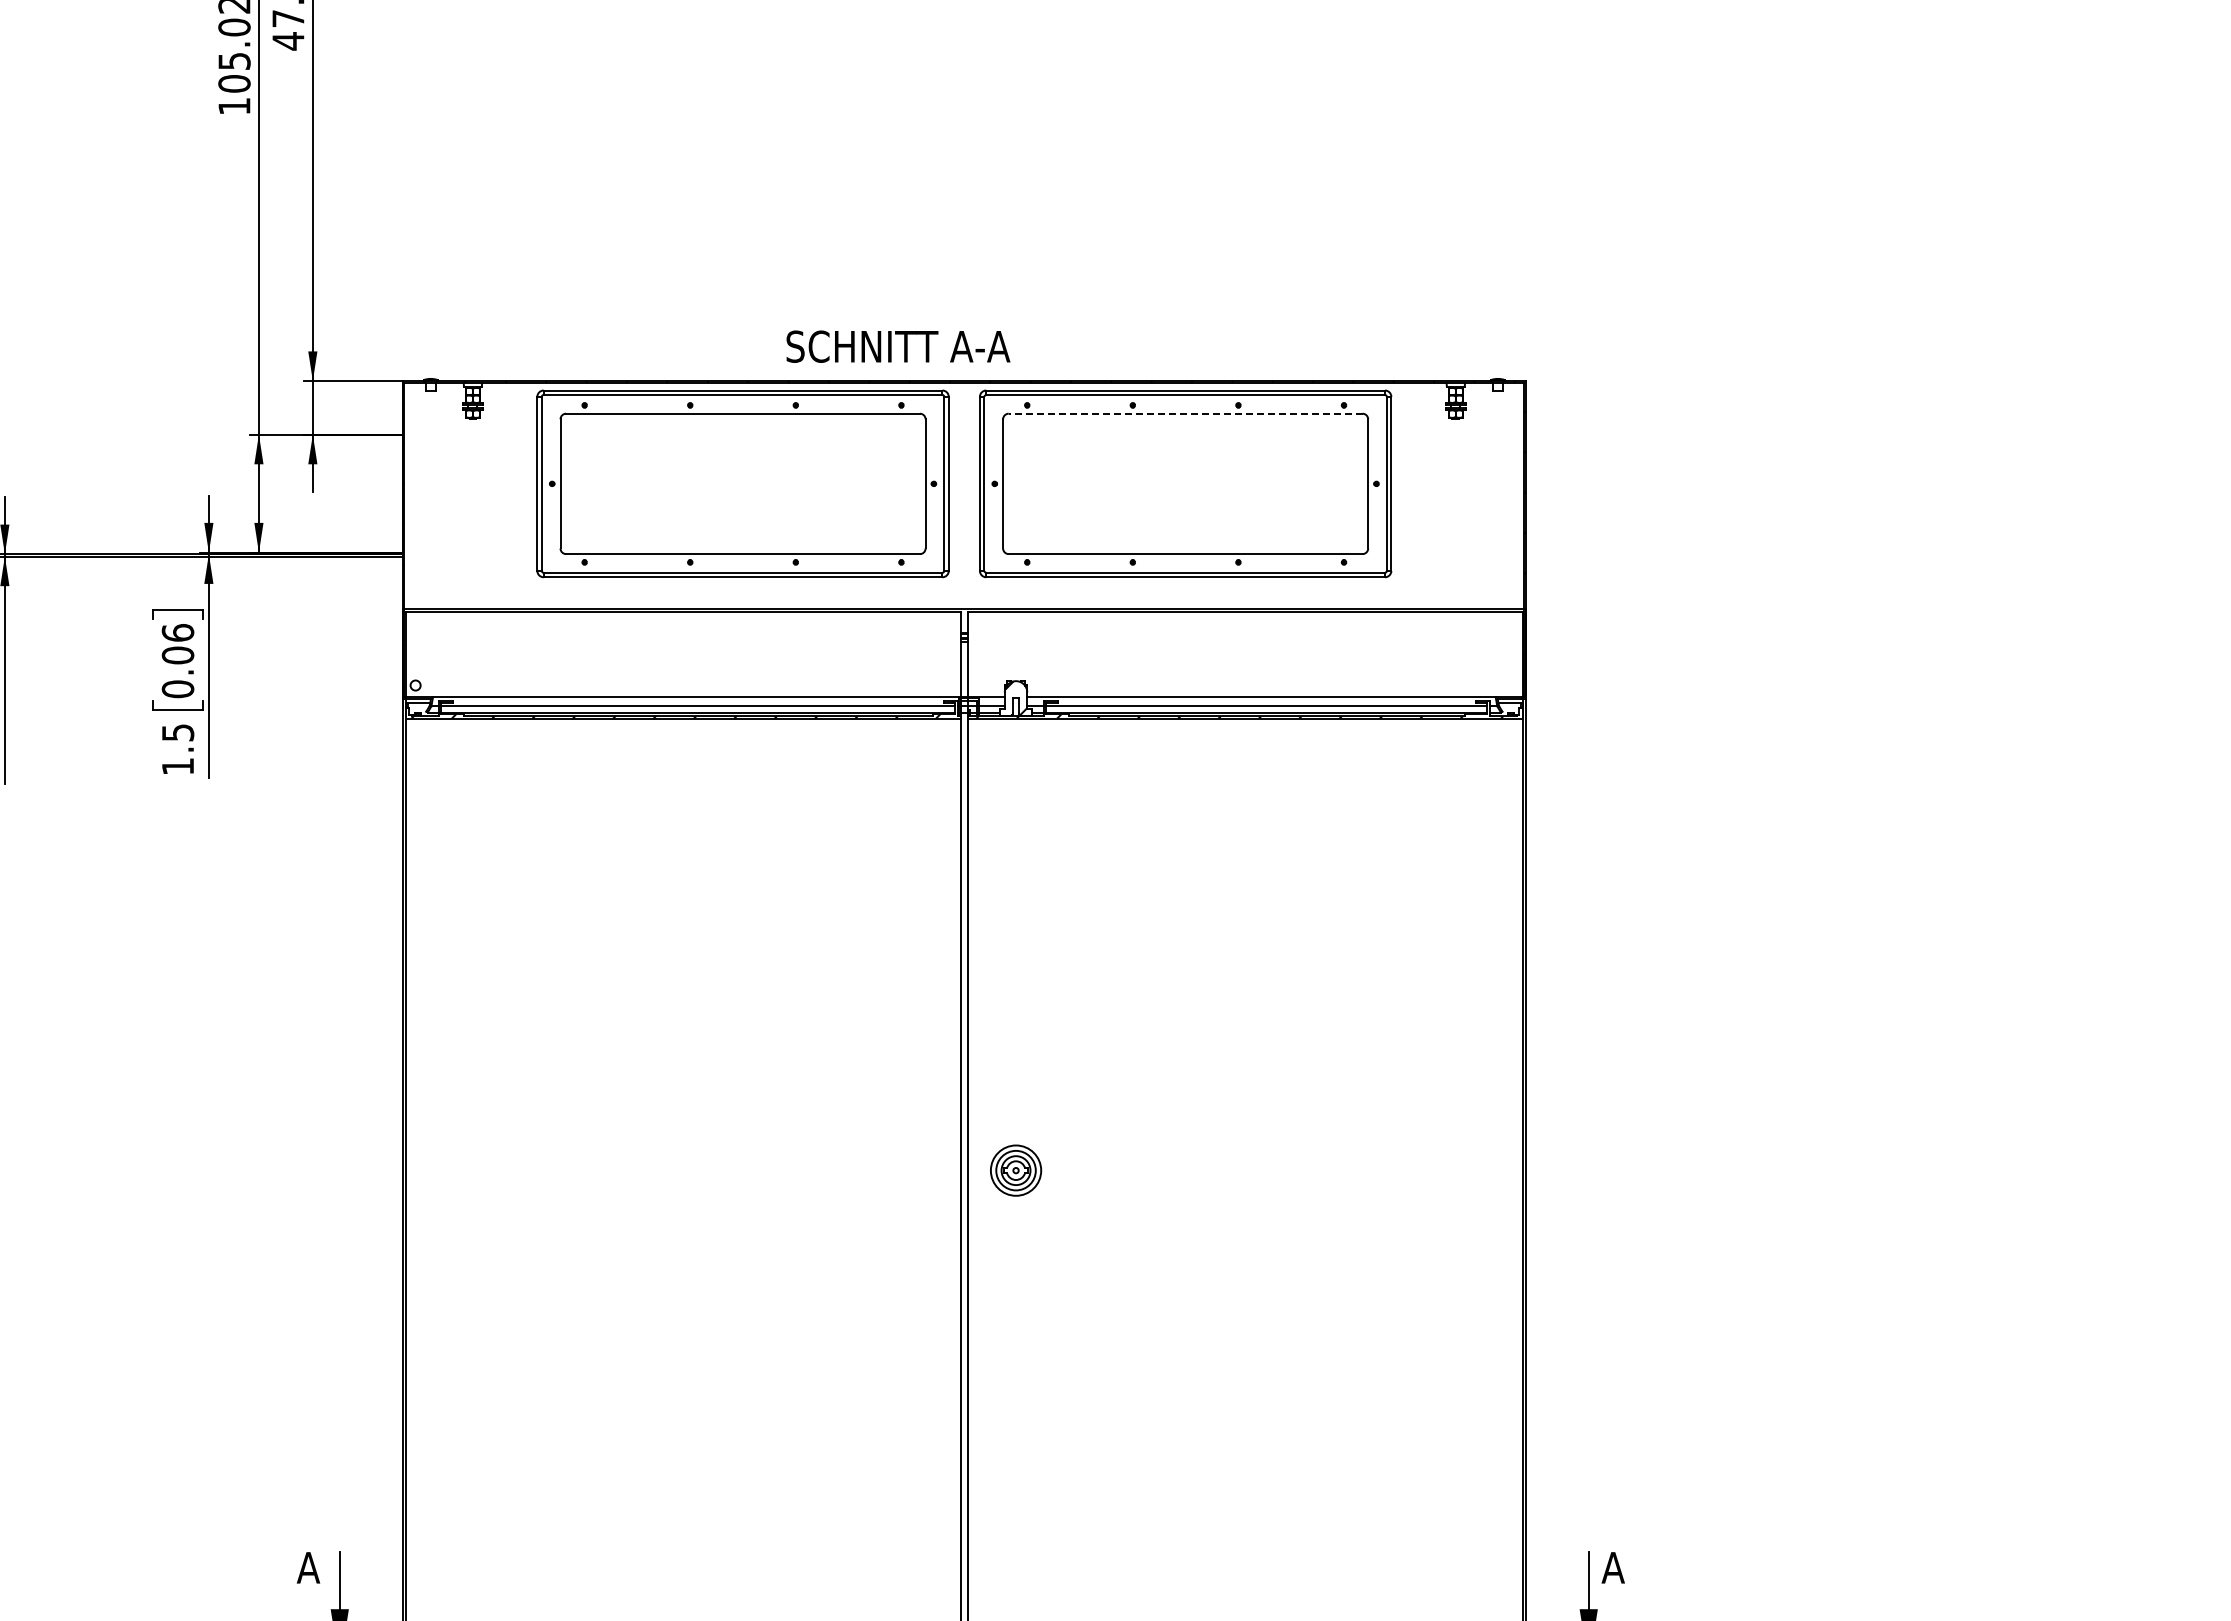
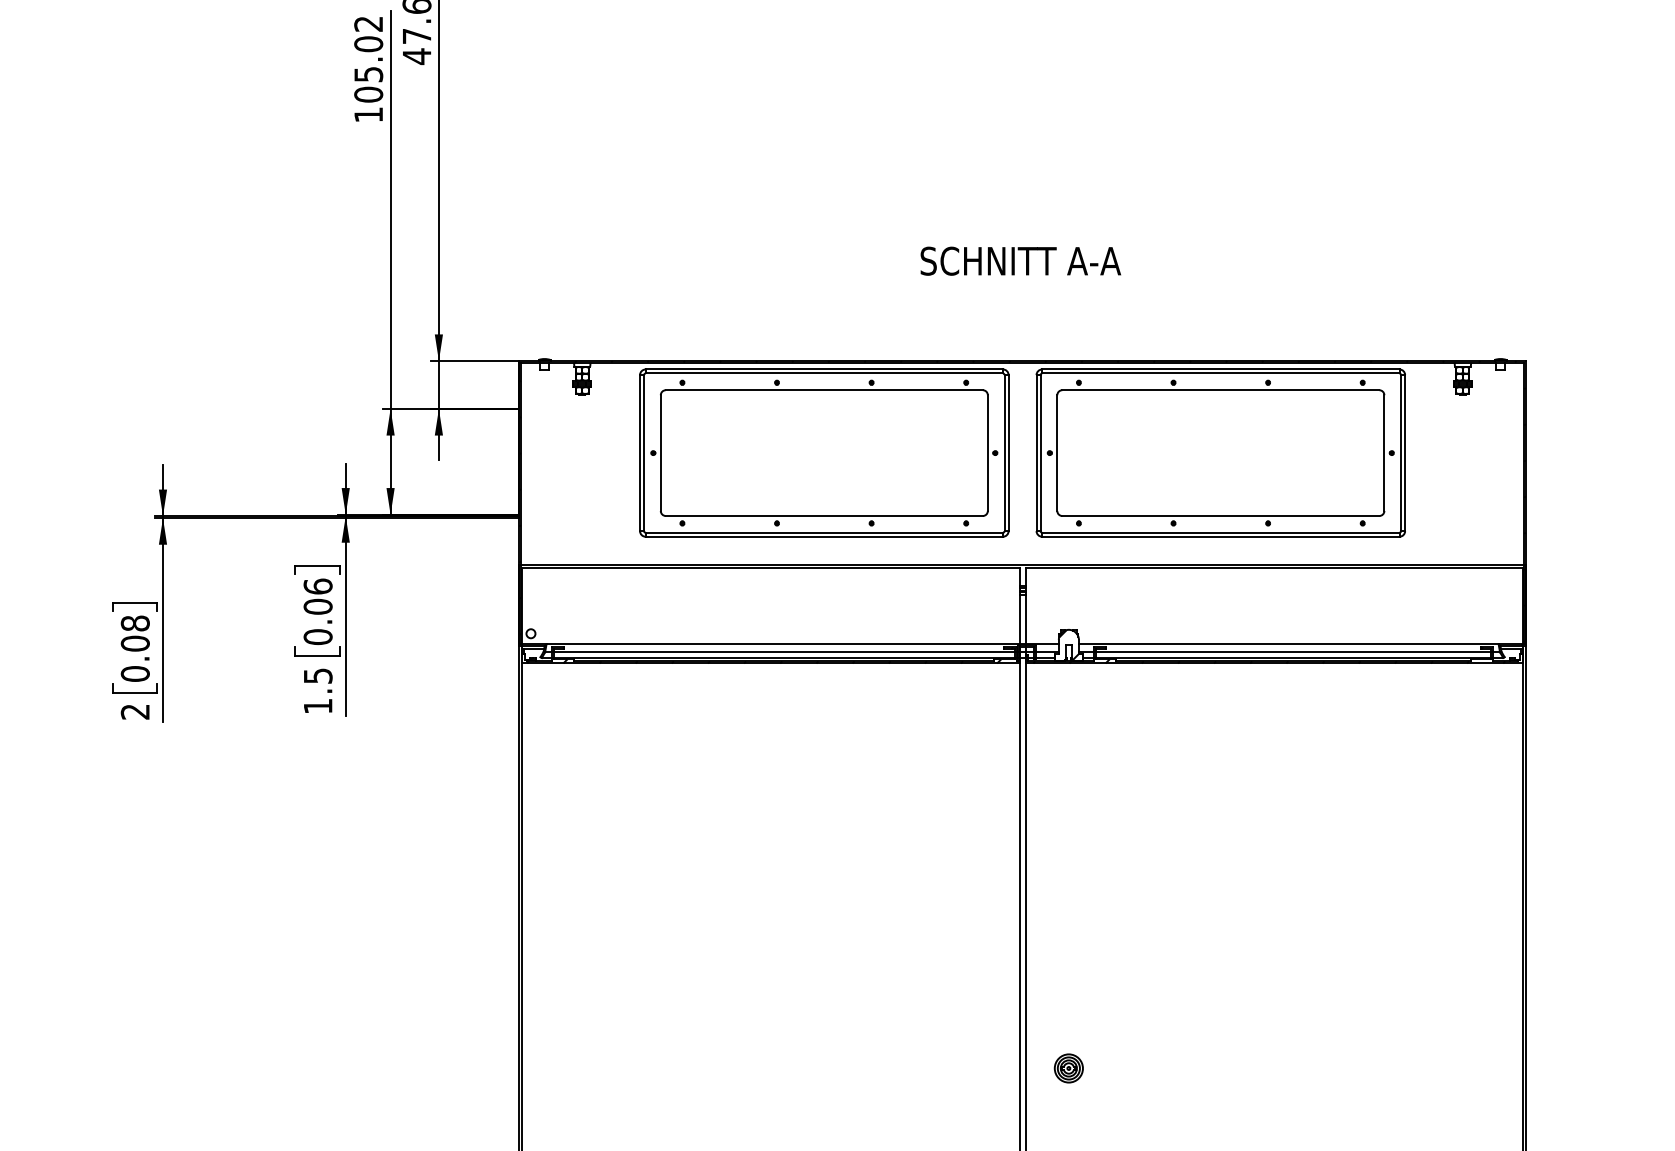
text: (898, 346) -> (1020, 261), moved
line: (1185, 413) -> (1220, 390), dashed -> solid
part: (1015, 1170) -> (1068, 1068), size x0.62

